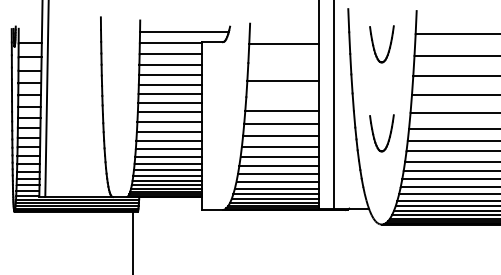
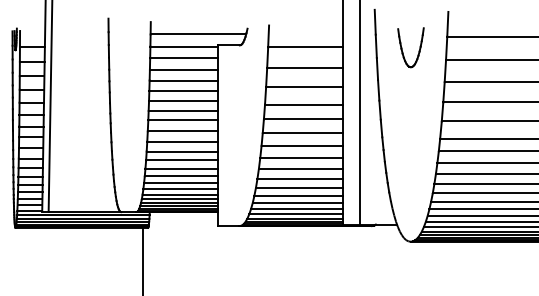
line: (283, 63) -> (305, 68), added
line: (282, 97) -> (303, 104), added
part: (374, 134) -> (402, 144), removed

